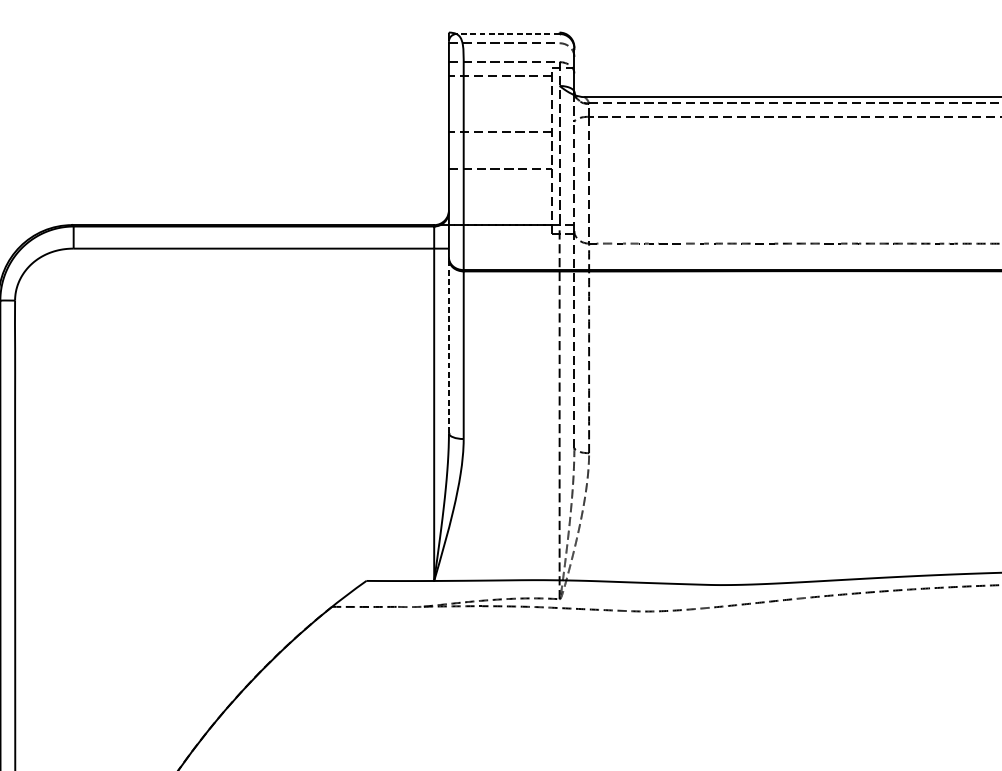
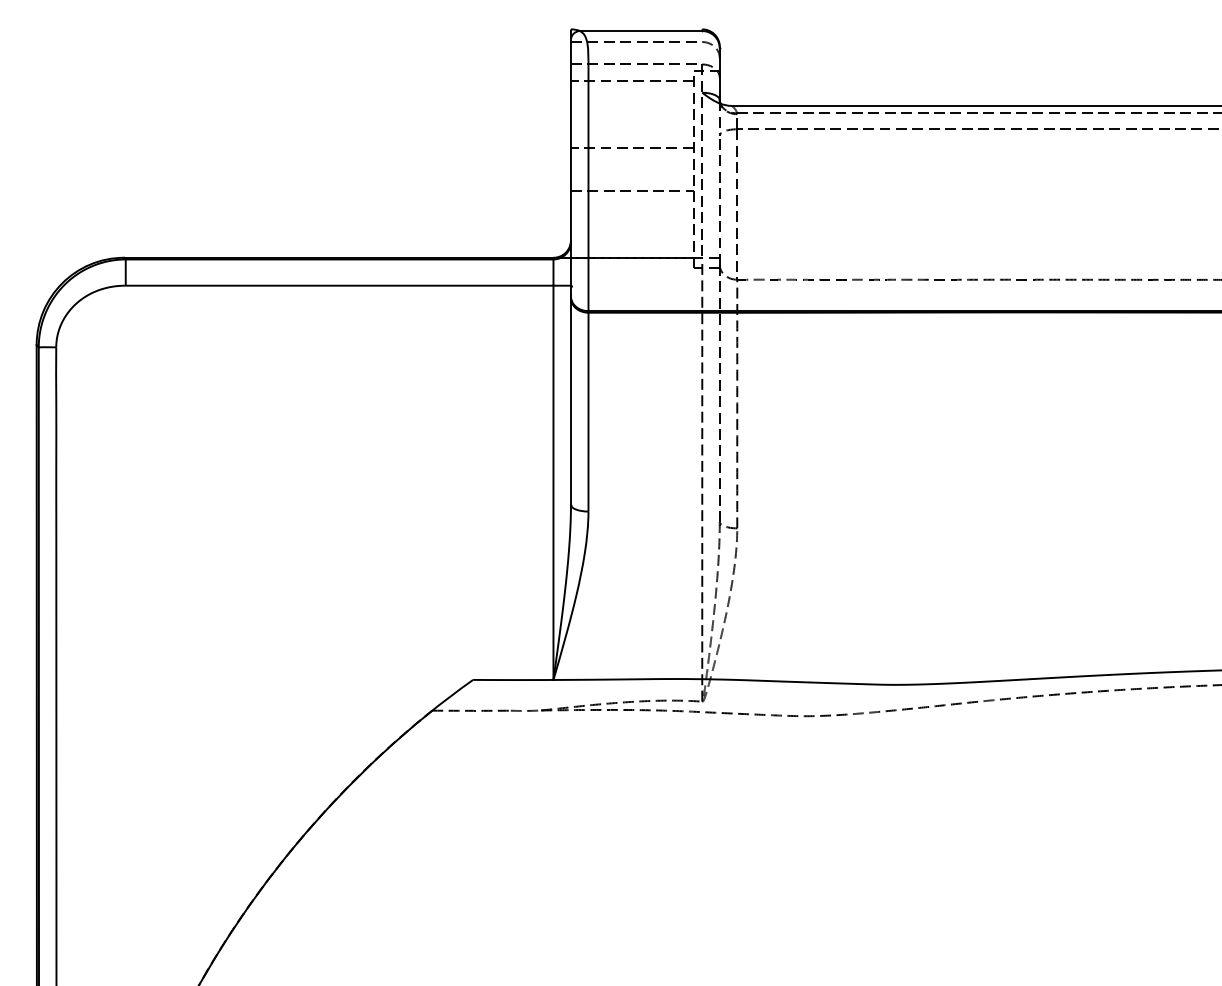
line: (507, 34) -> (640, 31), dashed -> solid
line: (448, 345) -> (570, 400), dashed -> solid

